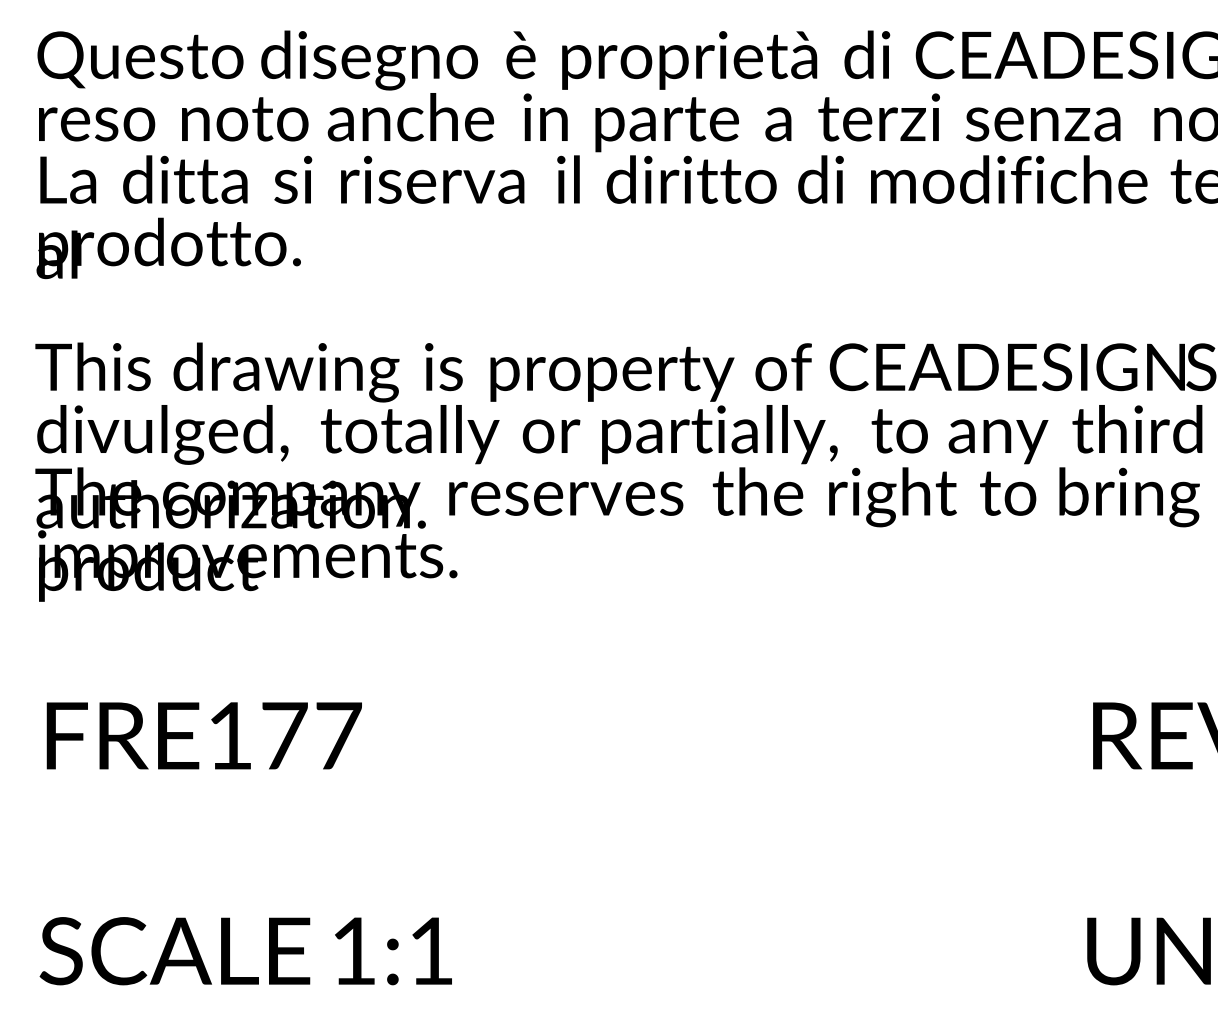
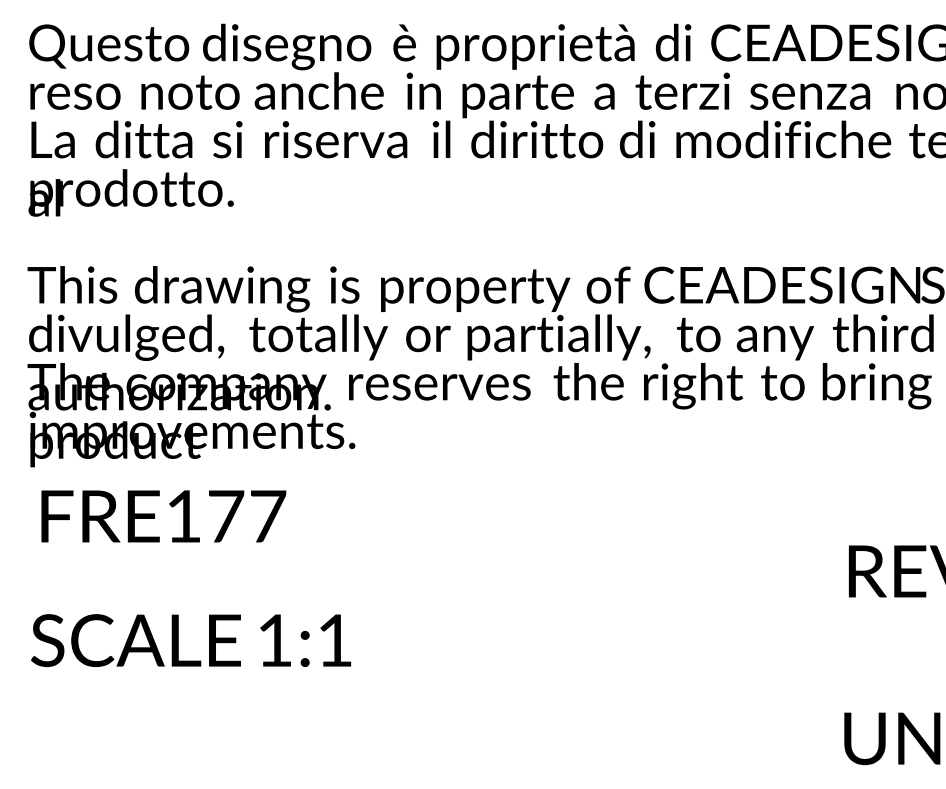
text: (203, 735) -> (163, 516), moved
text: (246, 951) -> (191, 640), moved

